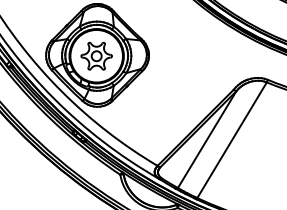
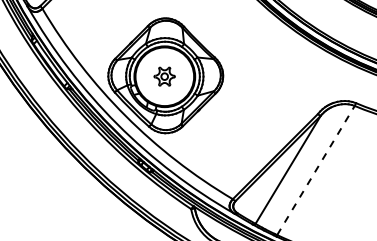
part: (96, 55) -> (164, 76), size x0.6
line: (232, 140) -> (316, 170), solid -> dashed

